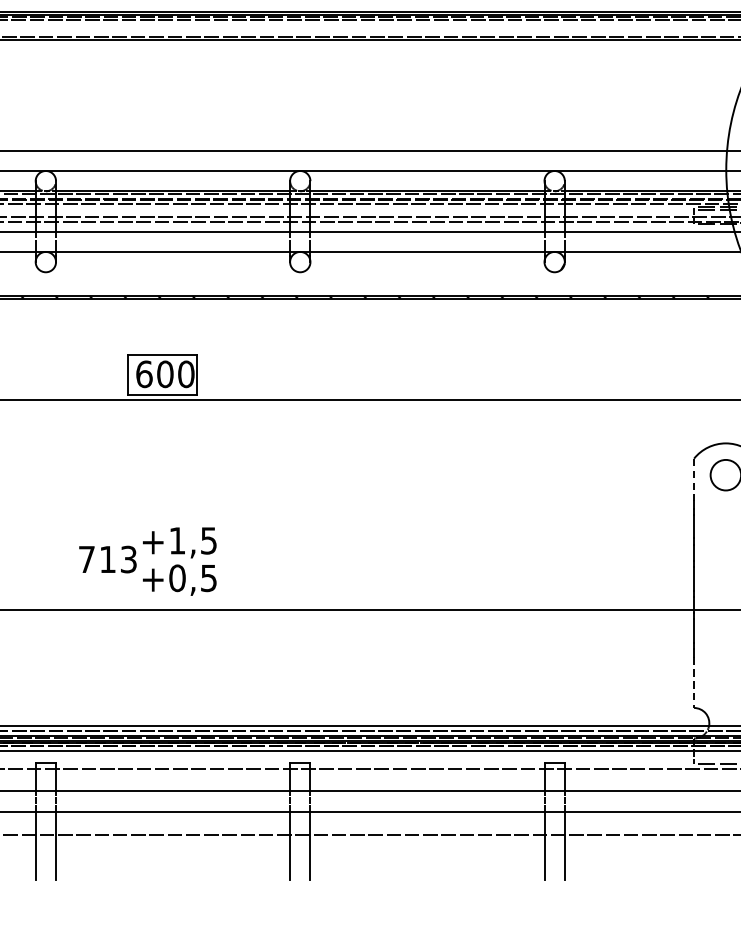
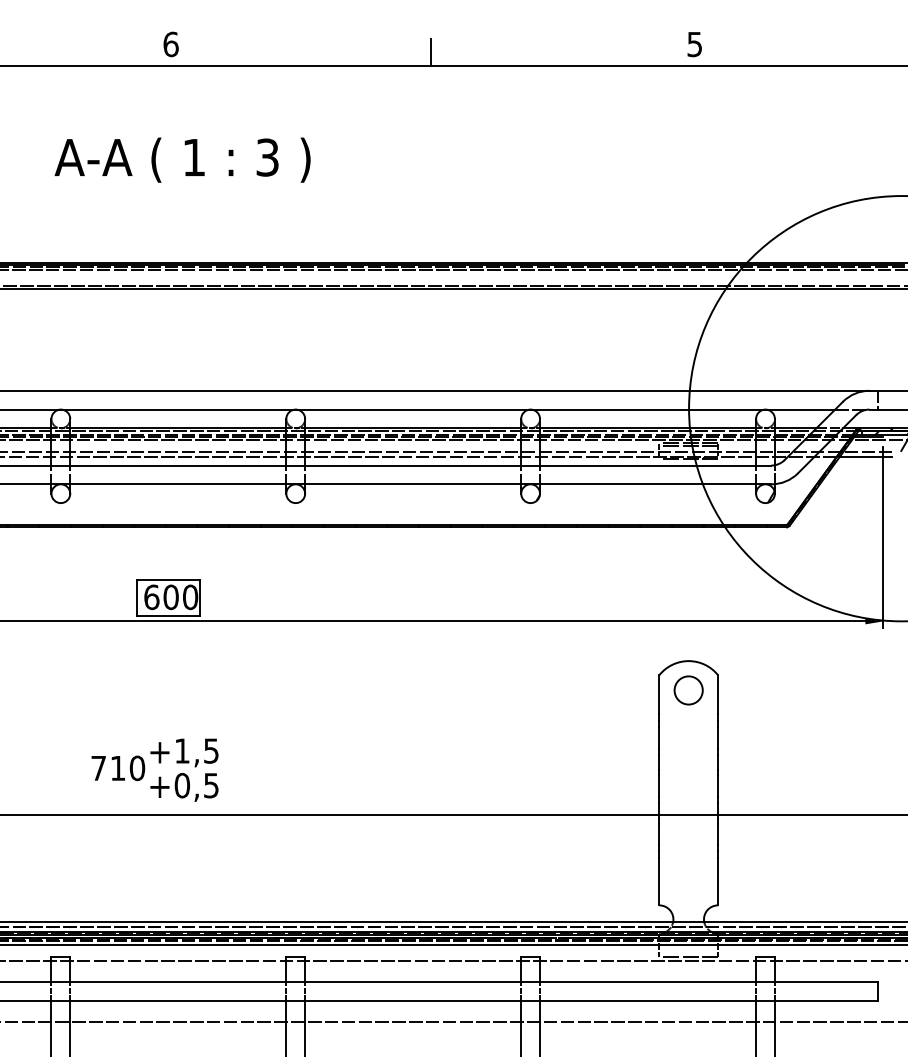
line: (694, 480) -> (659, 695), dashed -> solid
text: (128, 559) -> (137, 768), 713 -> 710
line: (694, 683) -> (659, 882), dashed -> solid

